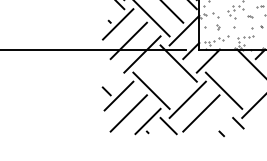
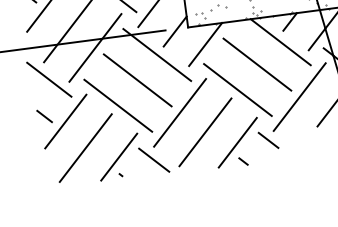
line: (112, 69) -> (49, 79), added
line: (164, 77) -> (136, 81), added
line: (237, 77) -> (257, 65), added
line: (219, 121) -> (237, 141), added

